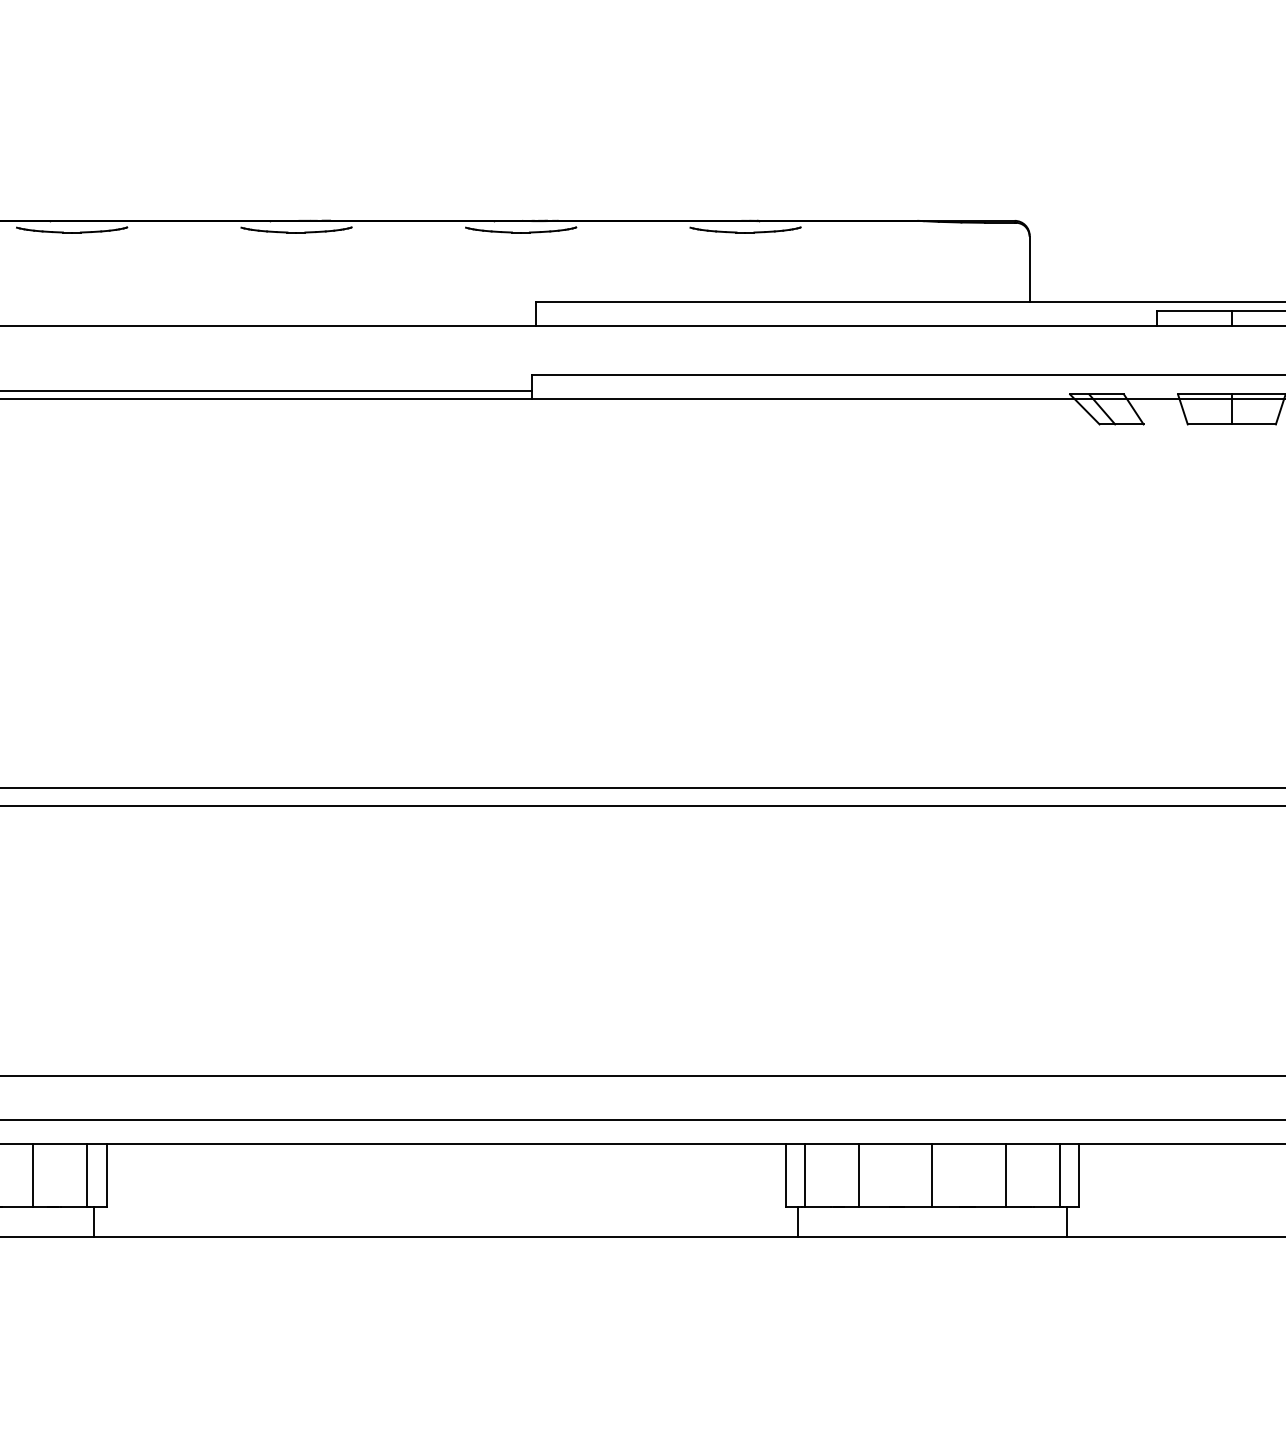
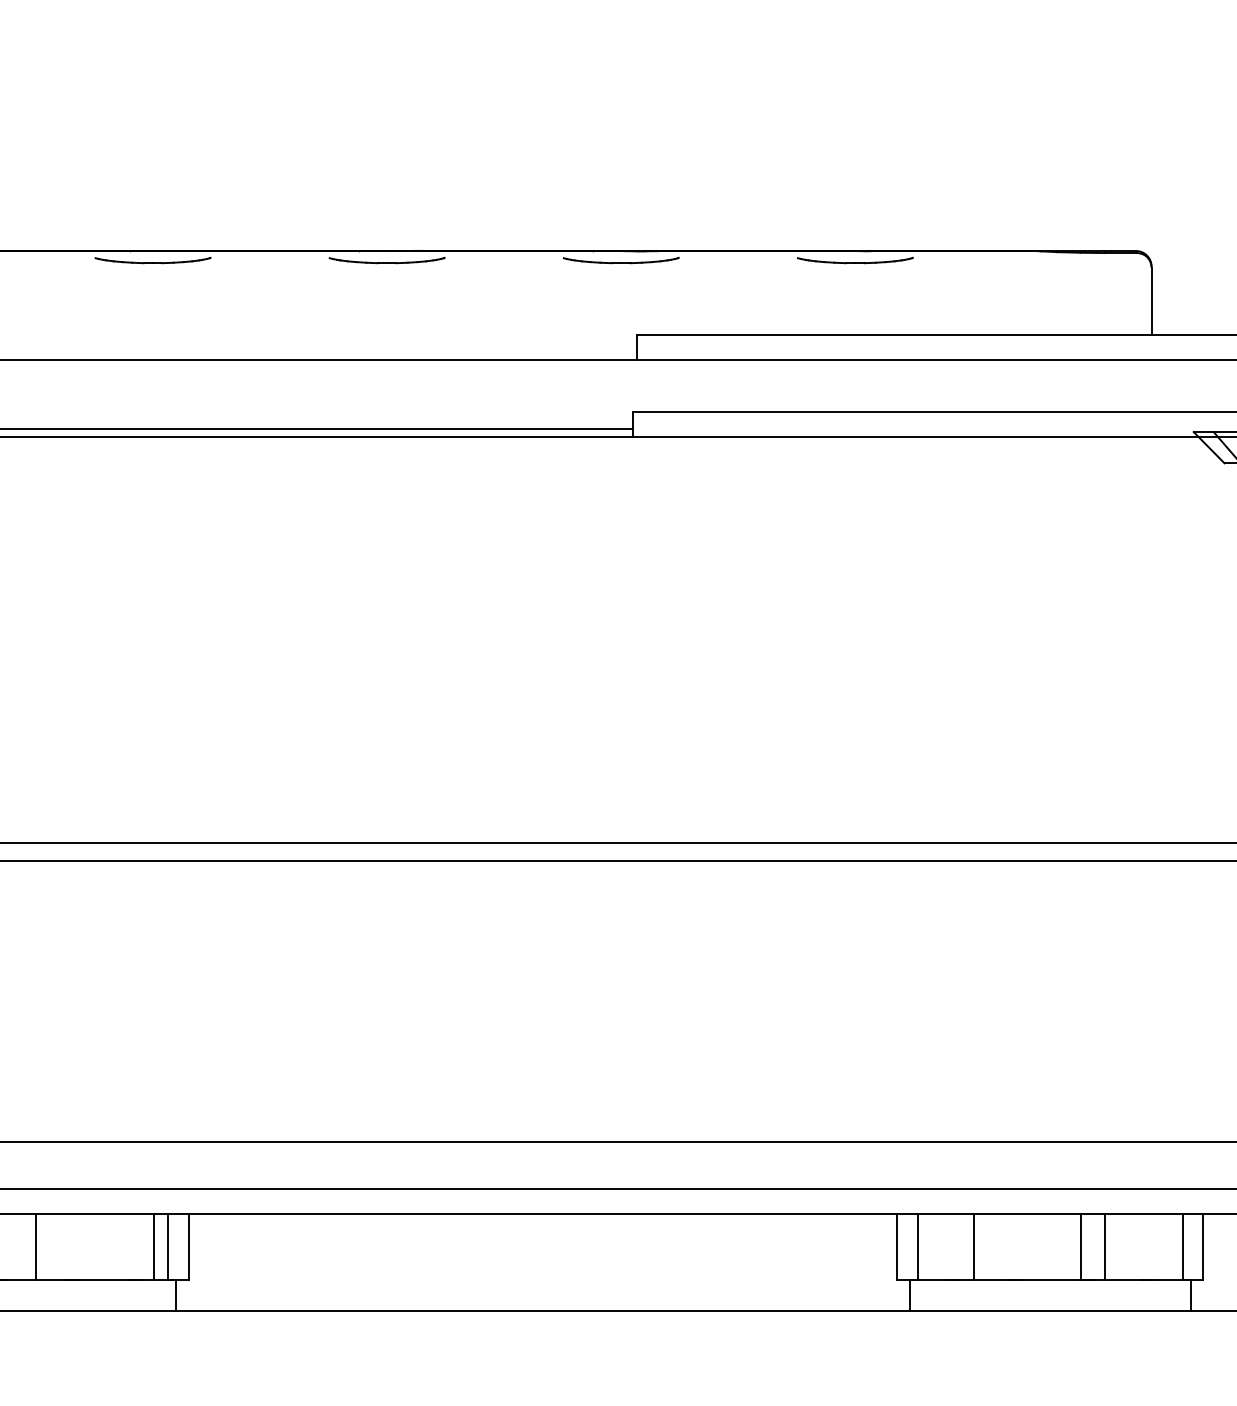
line: (33, 1175) -> (154, 1246), moved
line: (932, 1175) -> (1105, 1246), moved
line: (1005, 1175) -> (1080, 1246), moved

